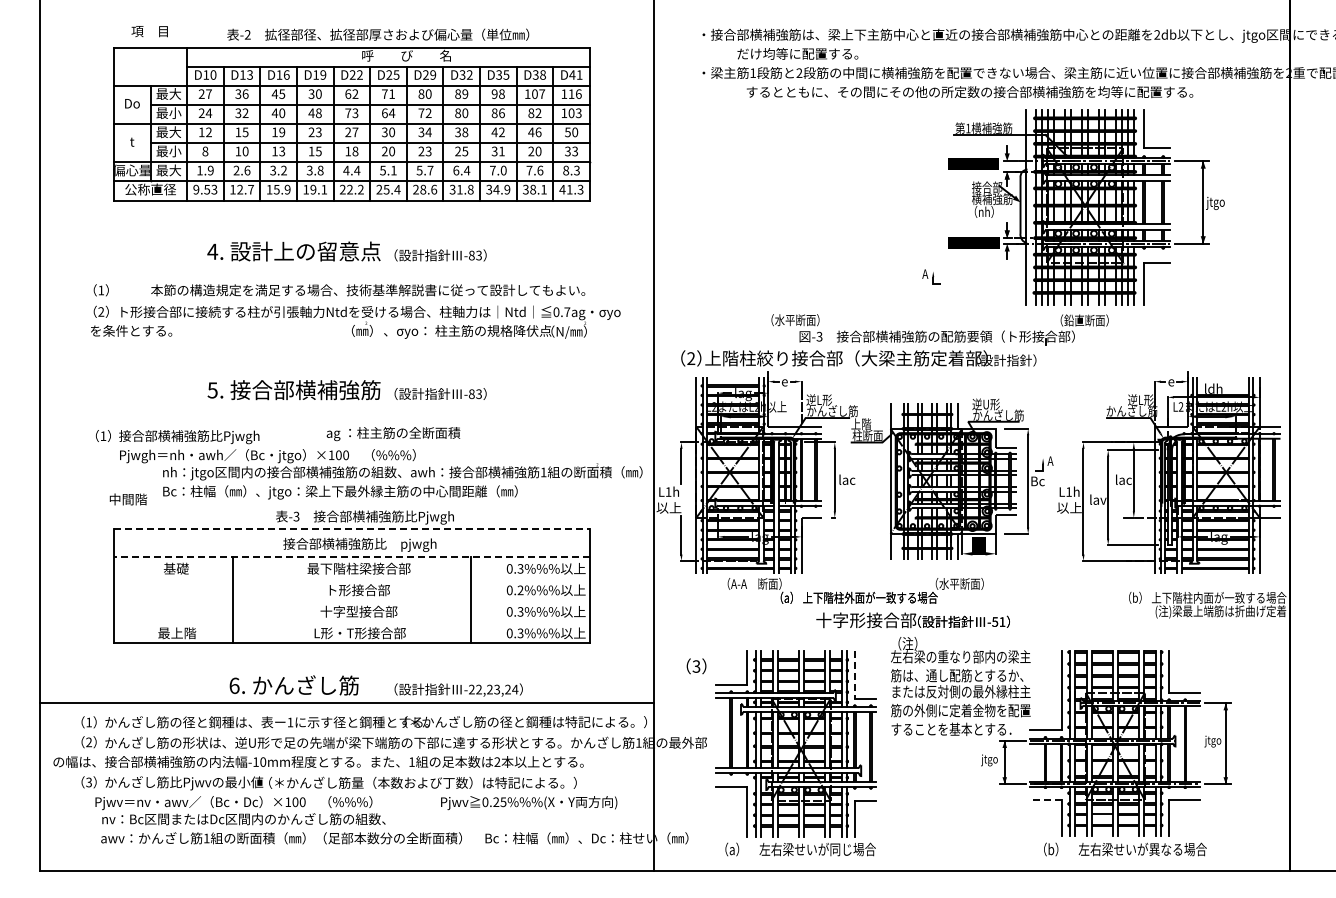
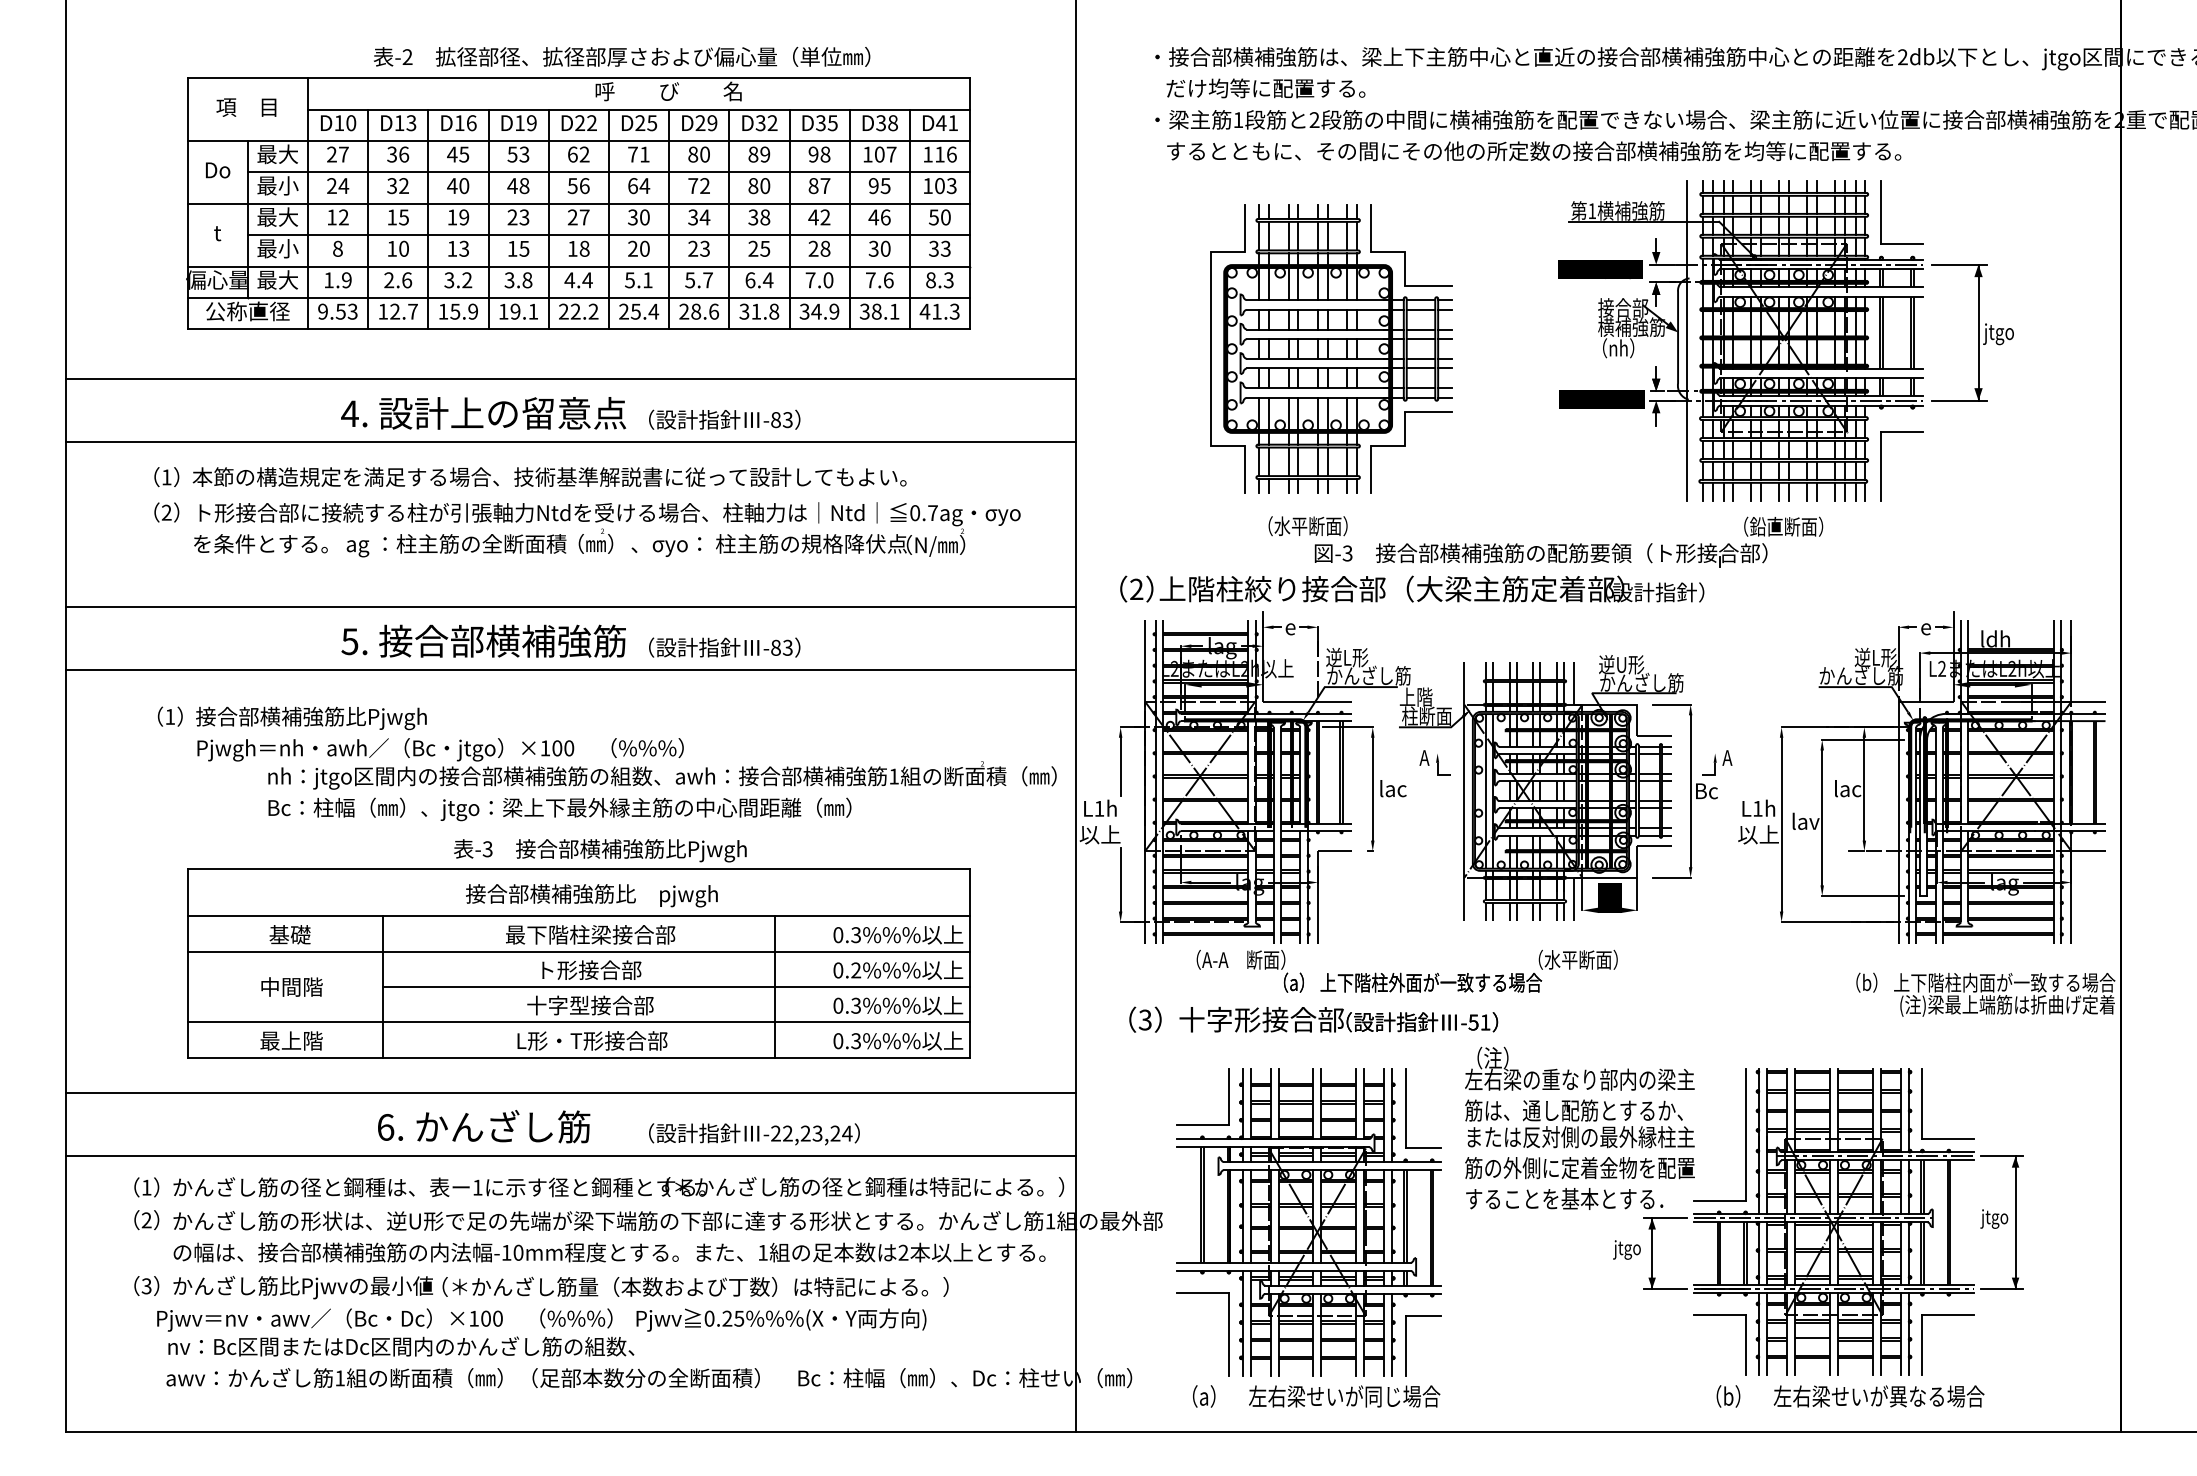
text: (149, 31) -> (246, 107), moved
text: (797, 53) -> (1265, 87), moved
text: (969, 92) -> (1533, 151), moved
text: (315, 93) -> (518, 153), 30 -> 53
text: (351, 113) -> (578, 186), 73 -> 56
text: (501, 113) -> (824, 186), 86 -> 87
text: (534, 113) -> (879, 186), 82 -> 95
text: (498, 151) -> (819, 248), 31 -> 28
text: (531, 151) -> (874, 248), 20 -> 30
part: (809, 212) -> (1331, 349), added
line: (347, 230) -> (571, 378), added
line: (347, 269) -> (571, 442), added
part: (931, 276) -> (1434, 761), moved
text: (368, 290) -> (550, 477), moved
text: (131, 330) -> (260, 543), moved
line: (347, 369) -> (571, 607), added
line: (347, 407) -> (571, 669), added
text: (393, 434) -> (456, 546), moved
text: (128, 499) -> (292, 987), moved
line: (352, 528) -> (579, 868), dashed -> solid
line: (351, 557) -> (578, 916), dashed -> solid
line: (352, 578) -> (579, 950), added
line: (411, 600) -> (676, 987), added
text: (912, 620) -> (1337, 1019), moved
line: (352, 621) -> (579, 1021), added
line: (347, 664) -> (571, 1092), added
text: (696, 666) -> (1145, 1019), moved
line: (854, 675) -> (1405, 1110), dashed -> solid
text: (318, 761) -> (609, 1251), moved
line: (1045, 800) -> (1719, 1315), dashed -> solid
text: (529, 803) -> (782, 1320), moved

